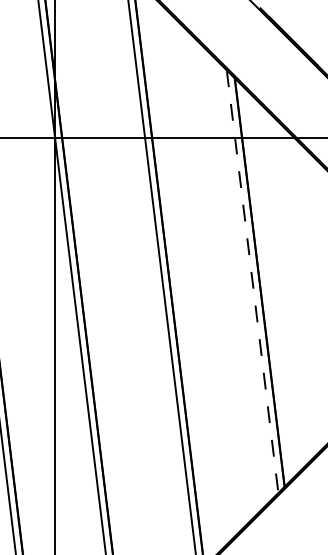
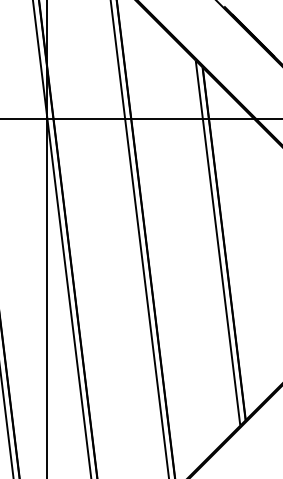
line: (252, 281) -> (217, 242), dashed -> solid

